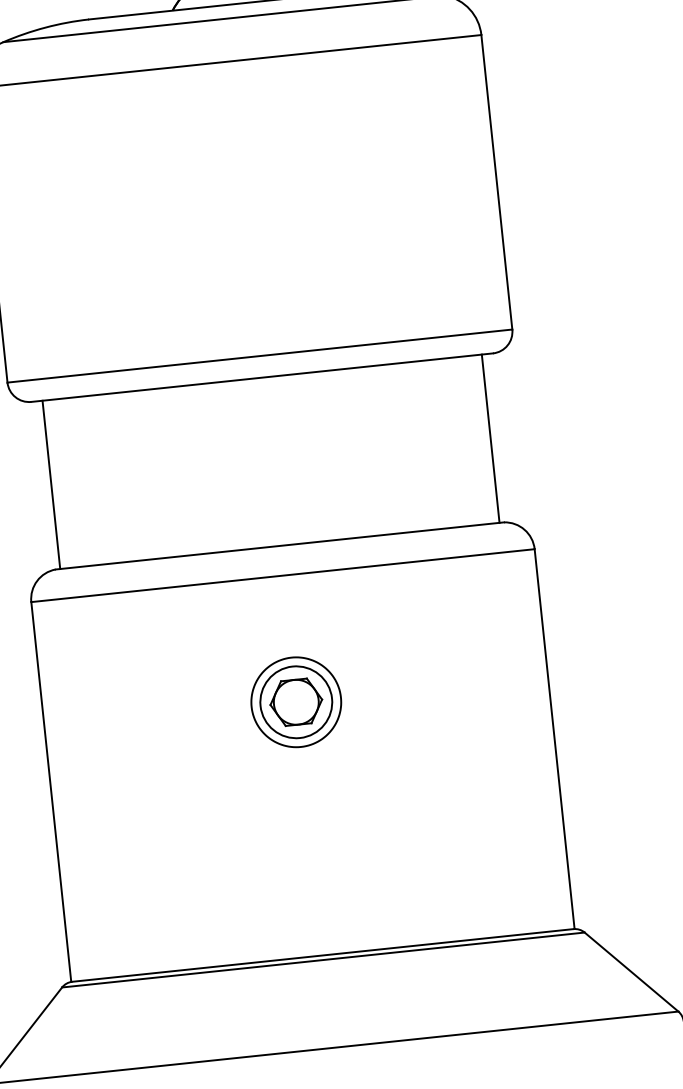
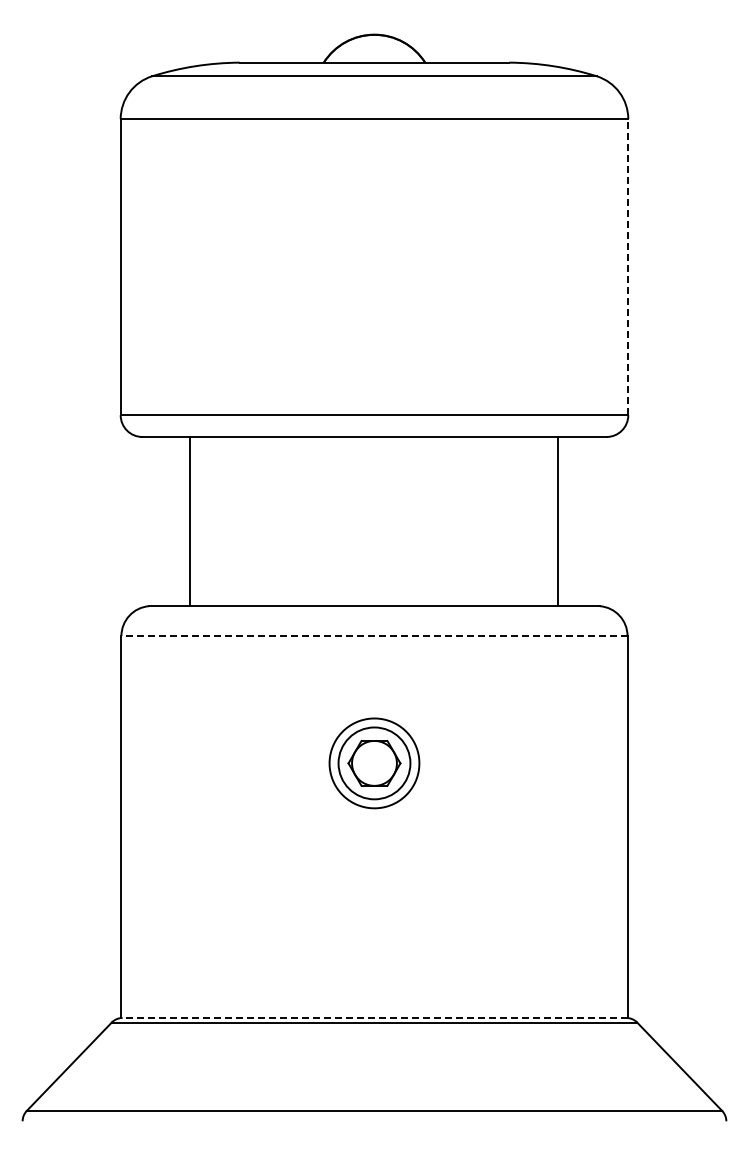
line: (496, 181) -> (628, 266), solid -> dashed
line: (490, 438) -> (558, 521), moved
line: (51, 484) -> (189, 521), moved
line: (283, 576) -> (374, 636), solid -> dashed
line: (322, 954) -> (374, 1017), solid -> dashed

